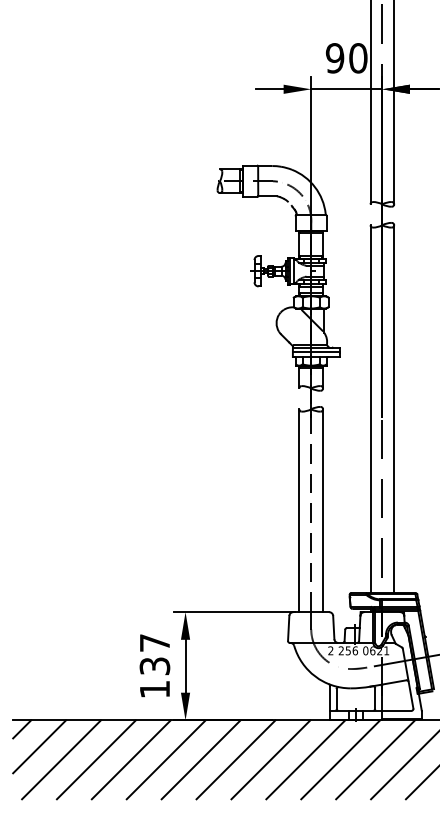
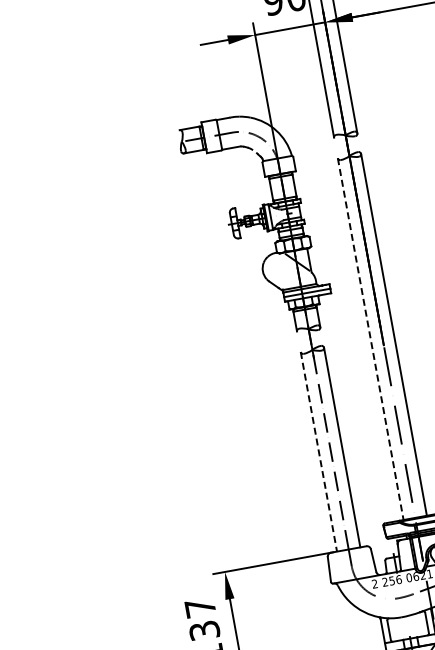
line: (370, 409) -> (370, 339), solid -> dashed
line: (299, 511) -> (319, 452), solid -> dashed

